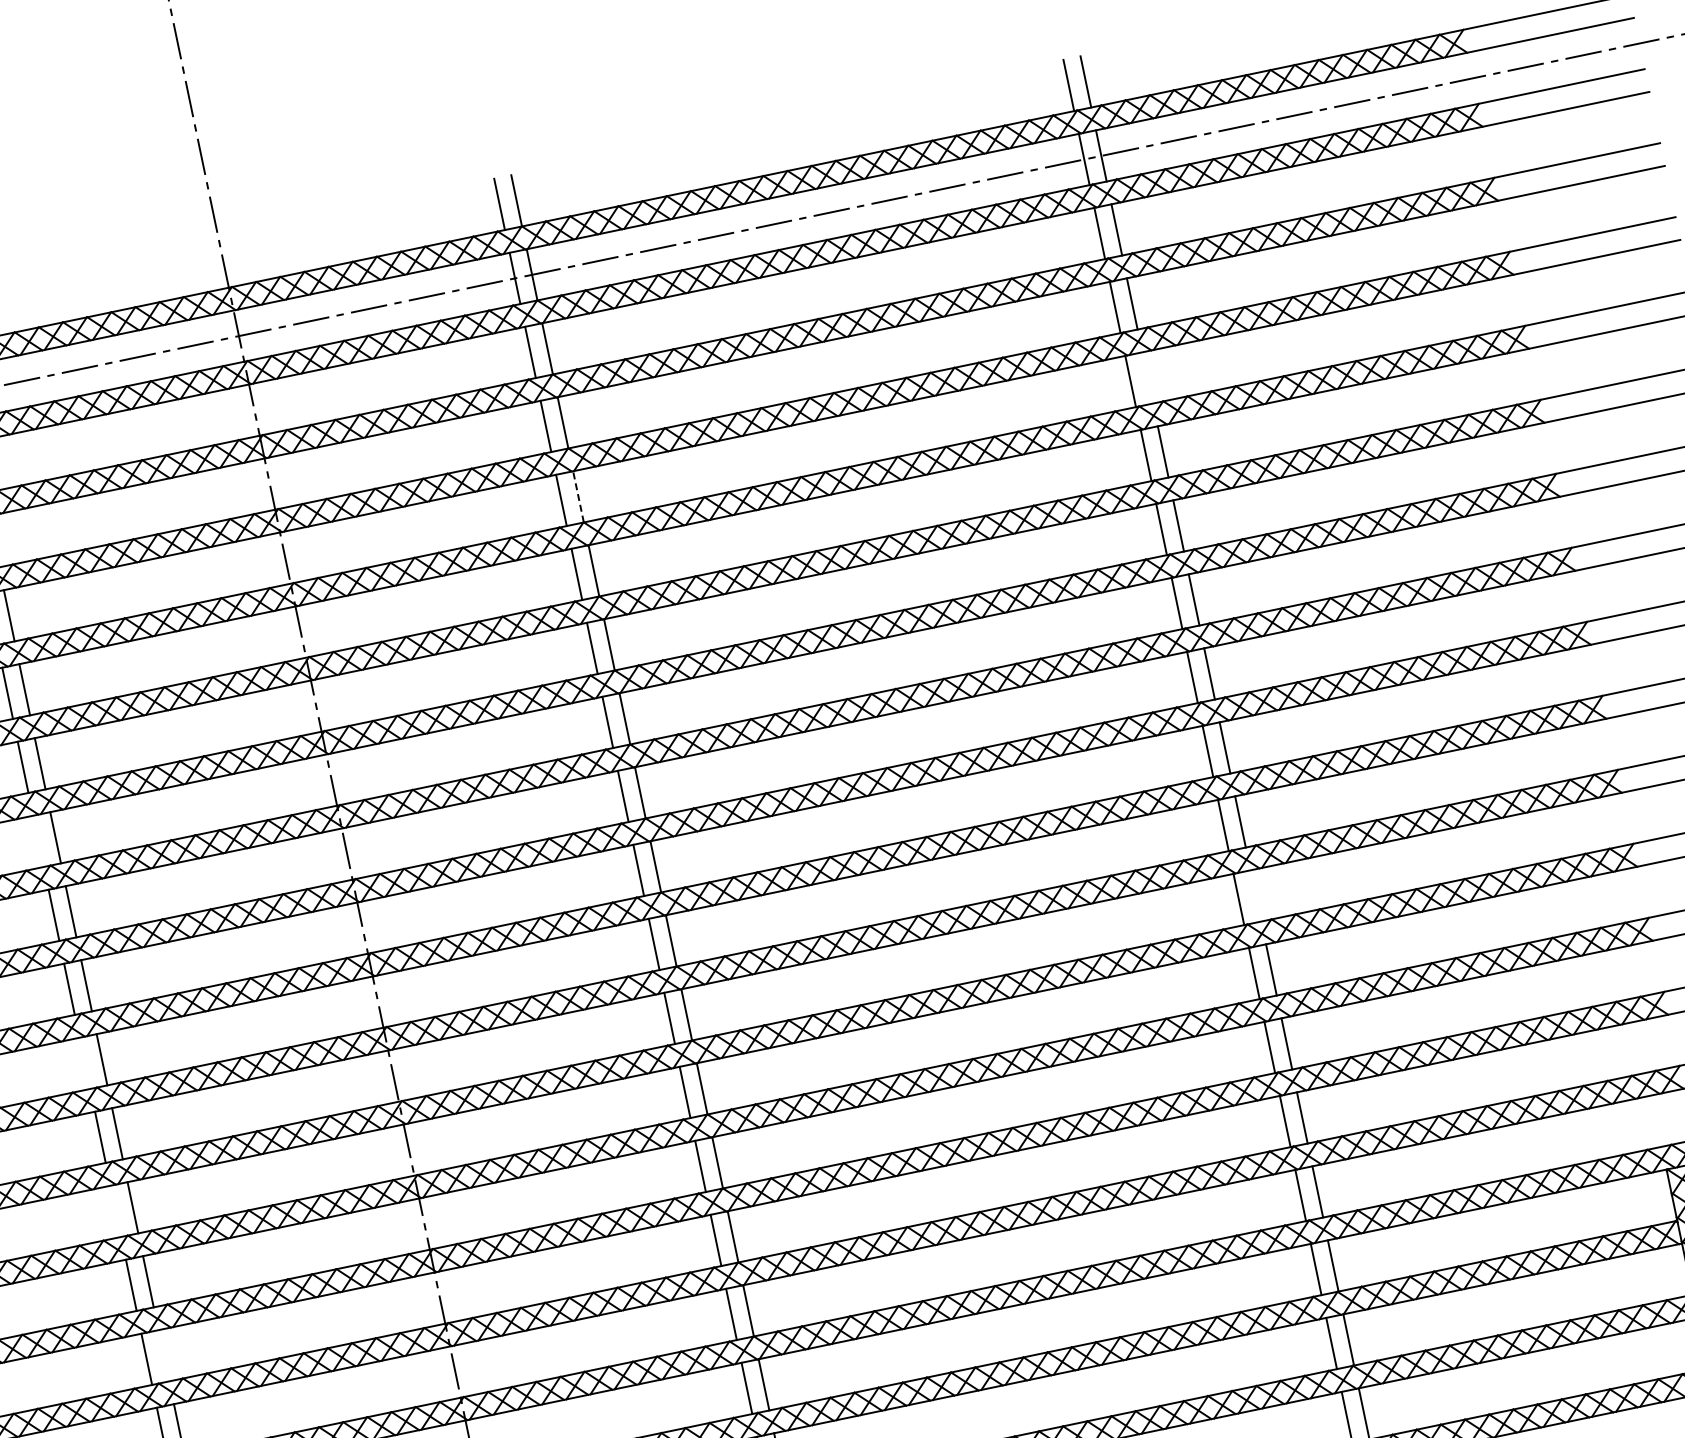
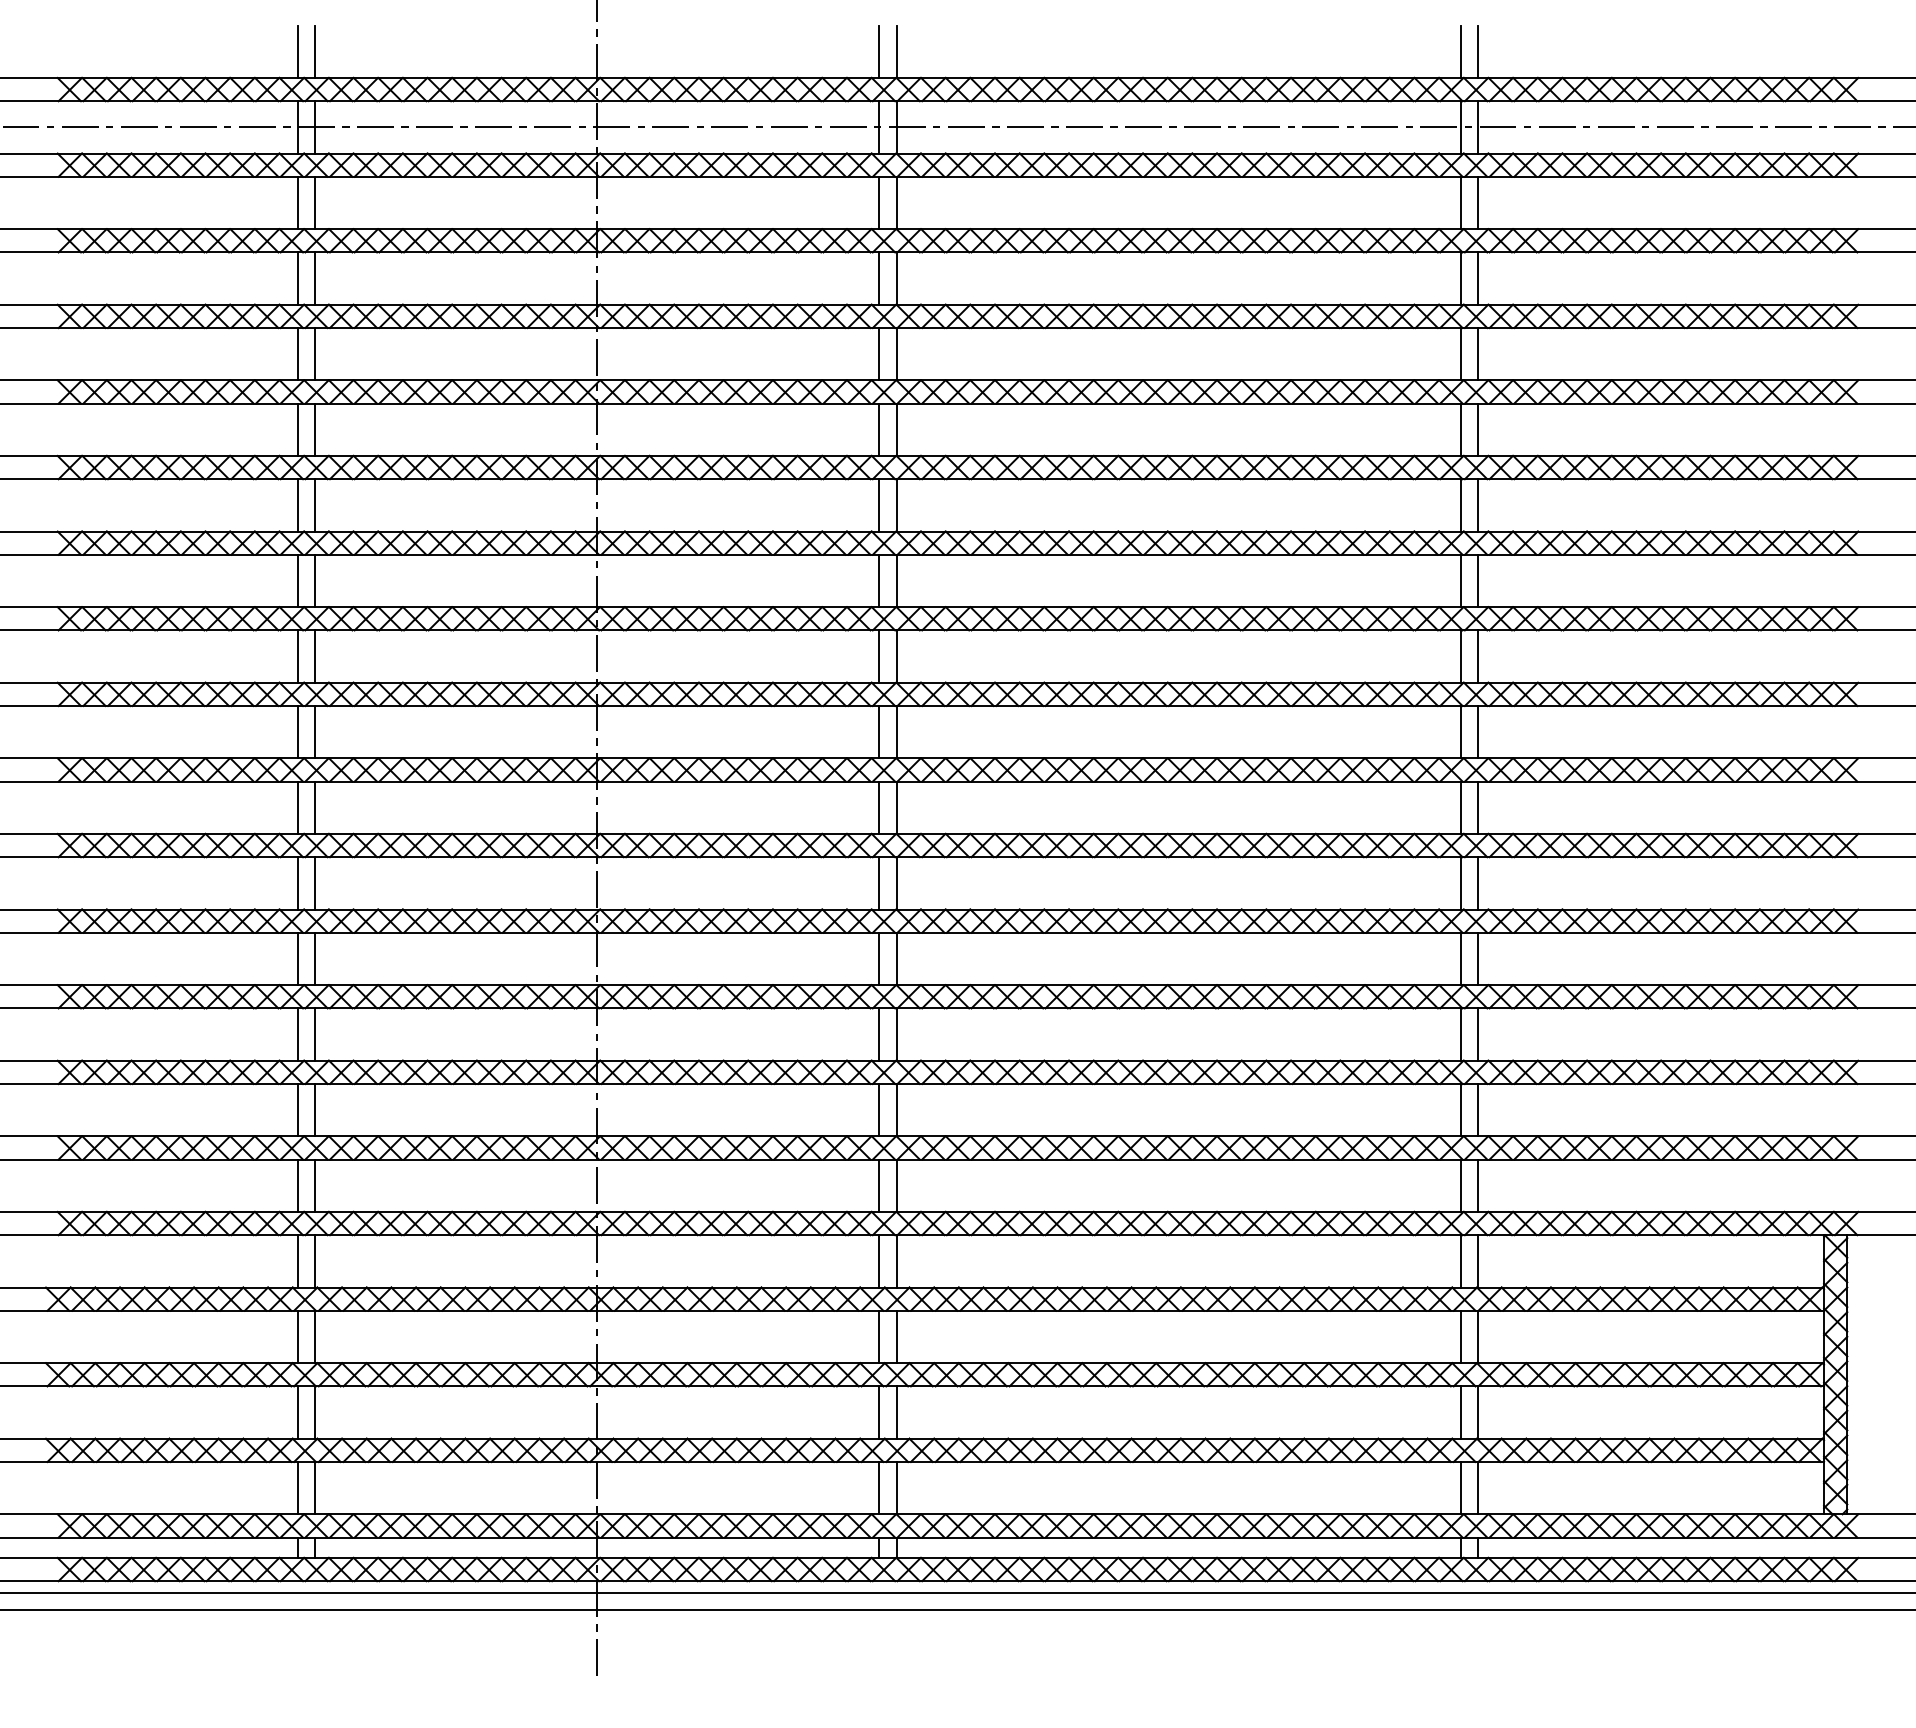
line: (1148, 378) -> (1478, 354), added
line: (578, 496) -> (896, 353), dashed -> solid
line: (38, 840) -> (297, 580), added
line: (1256, 895) -> (1478, 883), added
line: (84, 1063) -> (297, 807), added
line: (115, 1210) -> (297, 958), added
line: (164, 1355) -> (315, 1110), added

